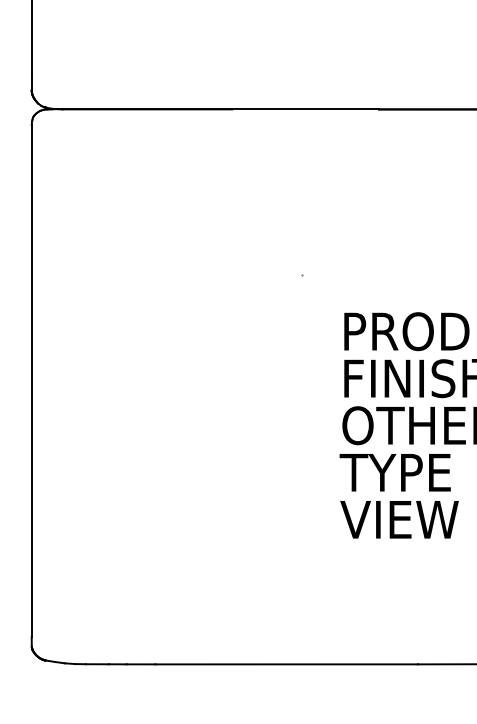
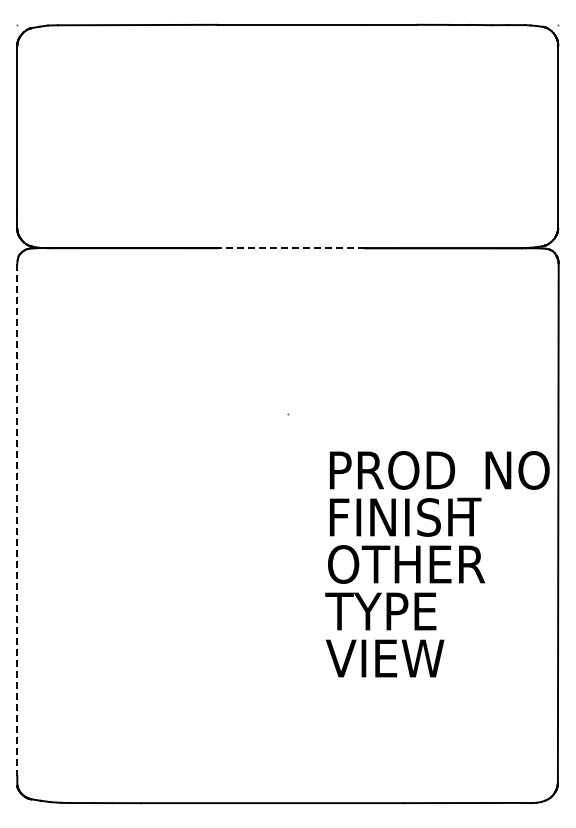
line: (304, 109) -> (290, 248), solid -> dashed
line: (31, 381) -> (17, 520), solid -> dashed

